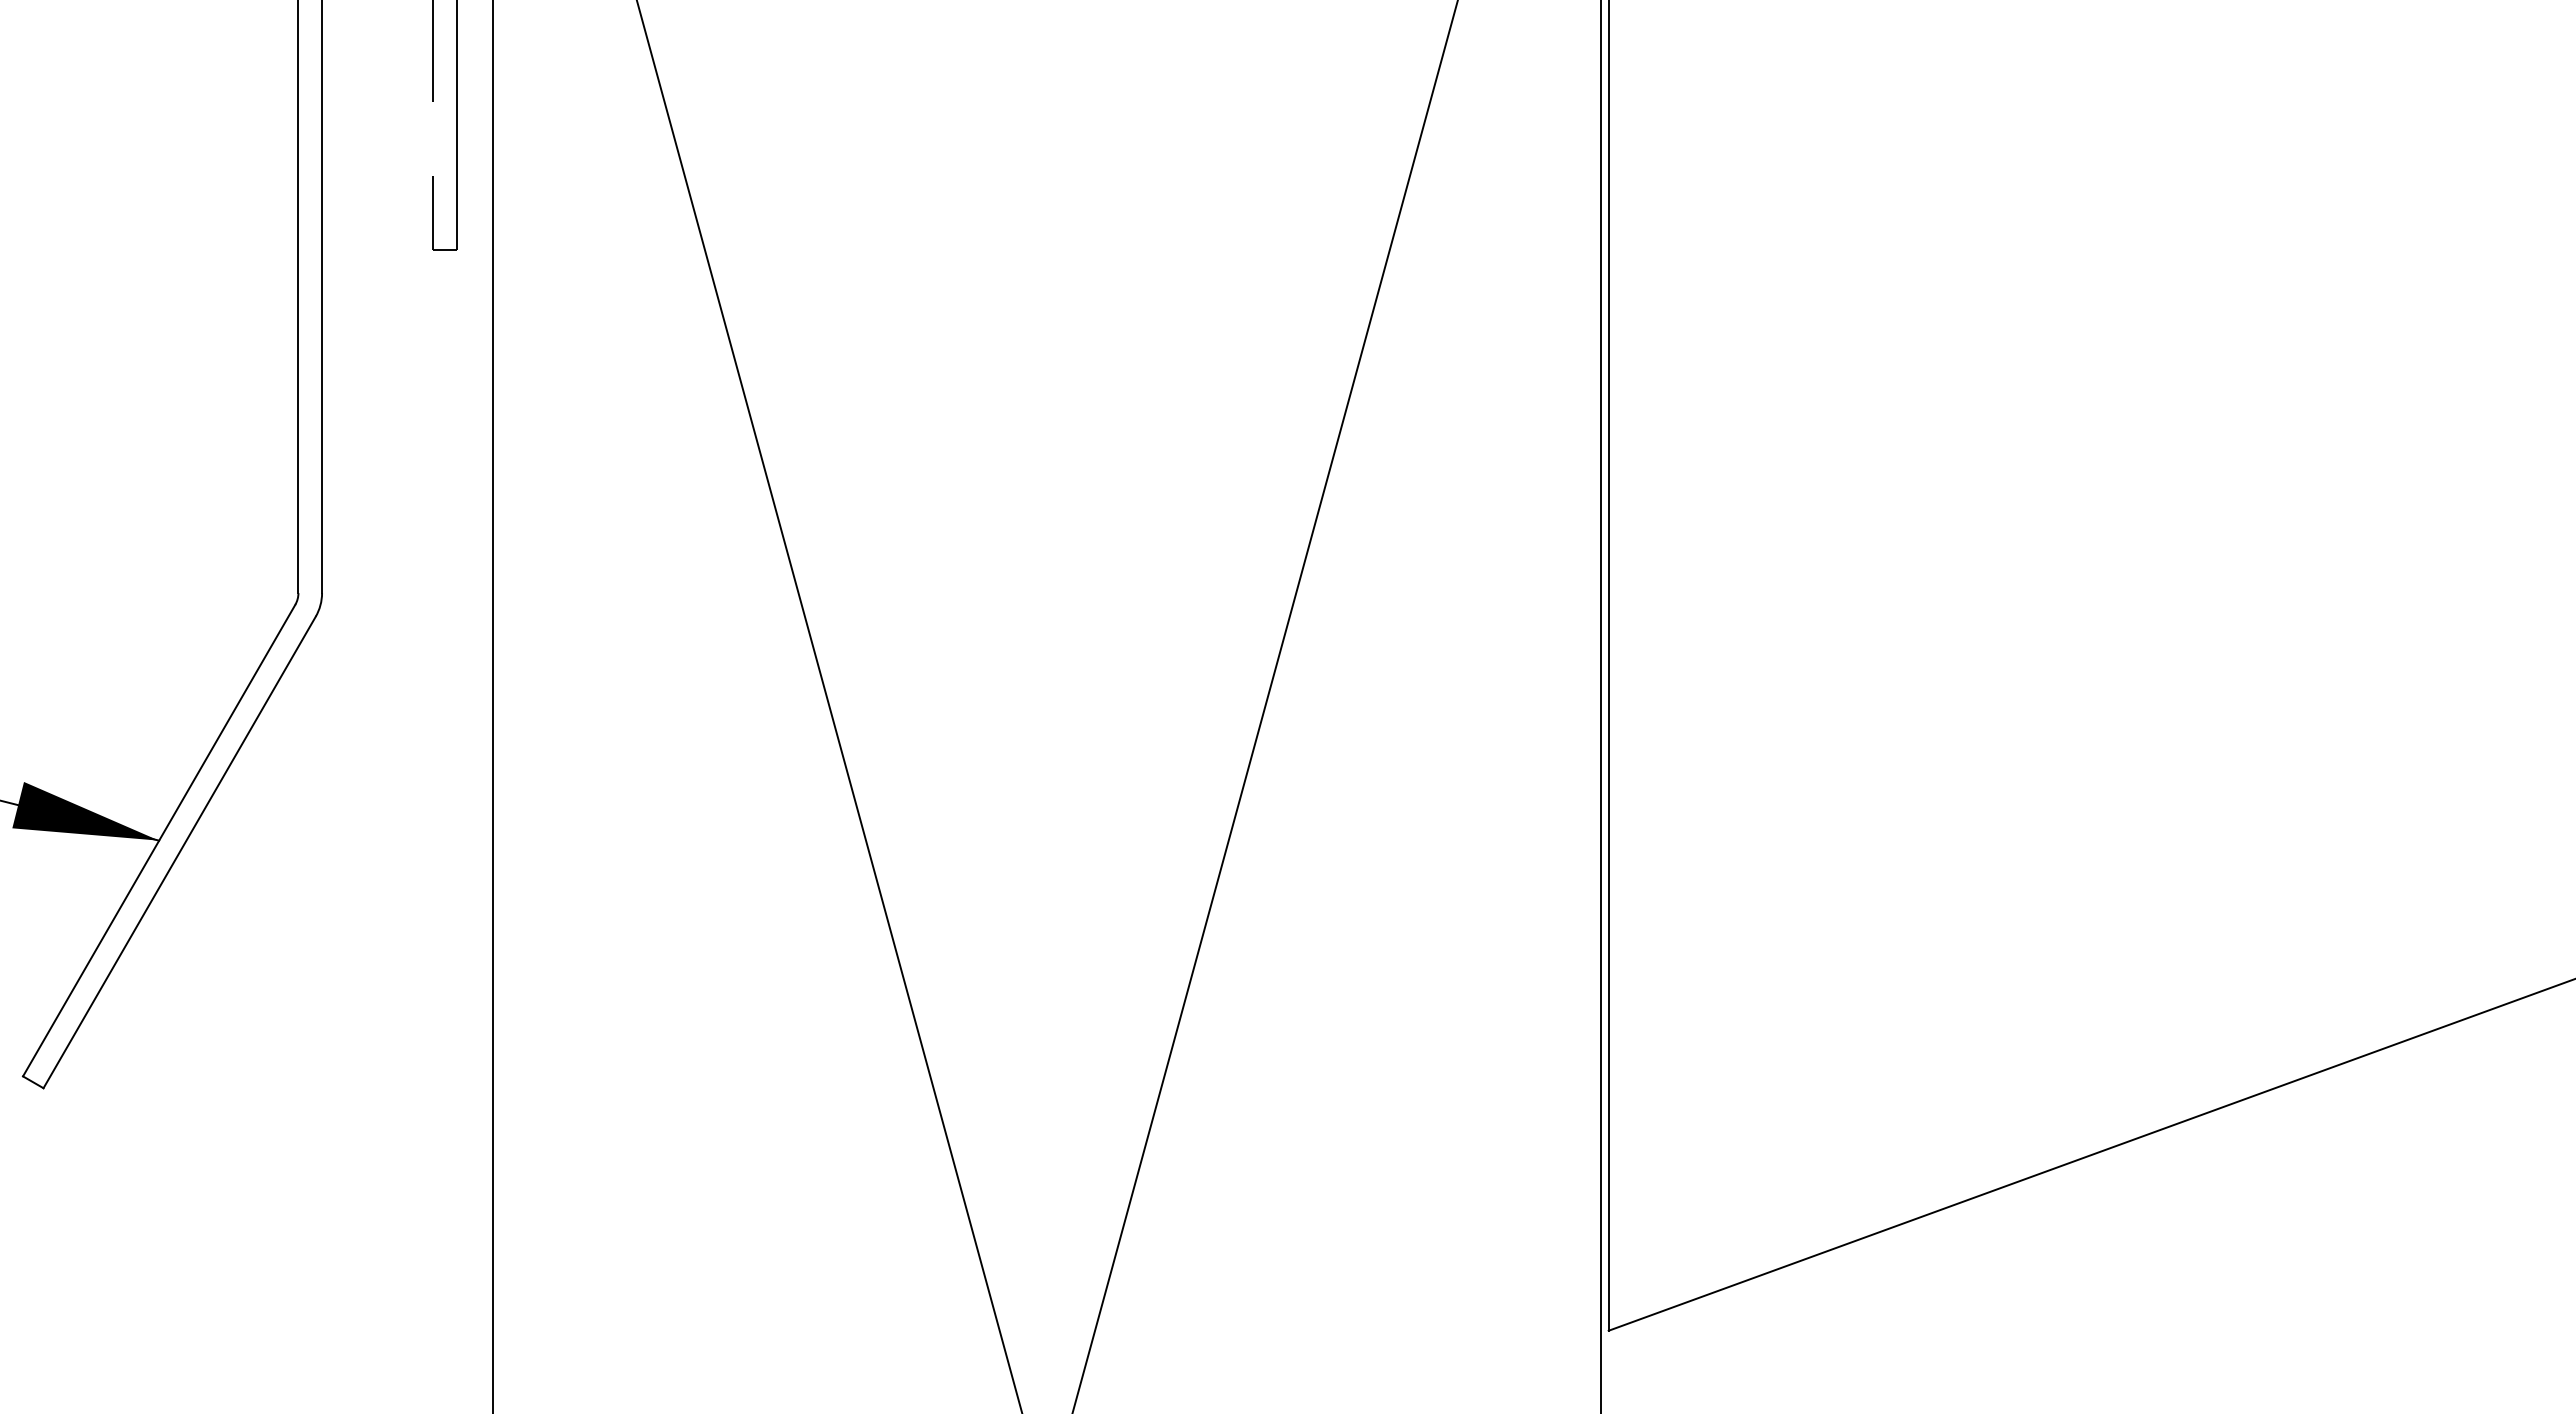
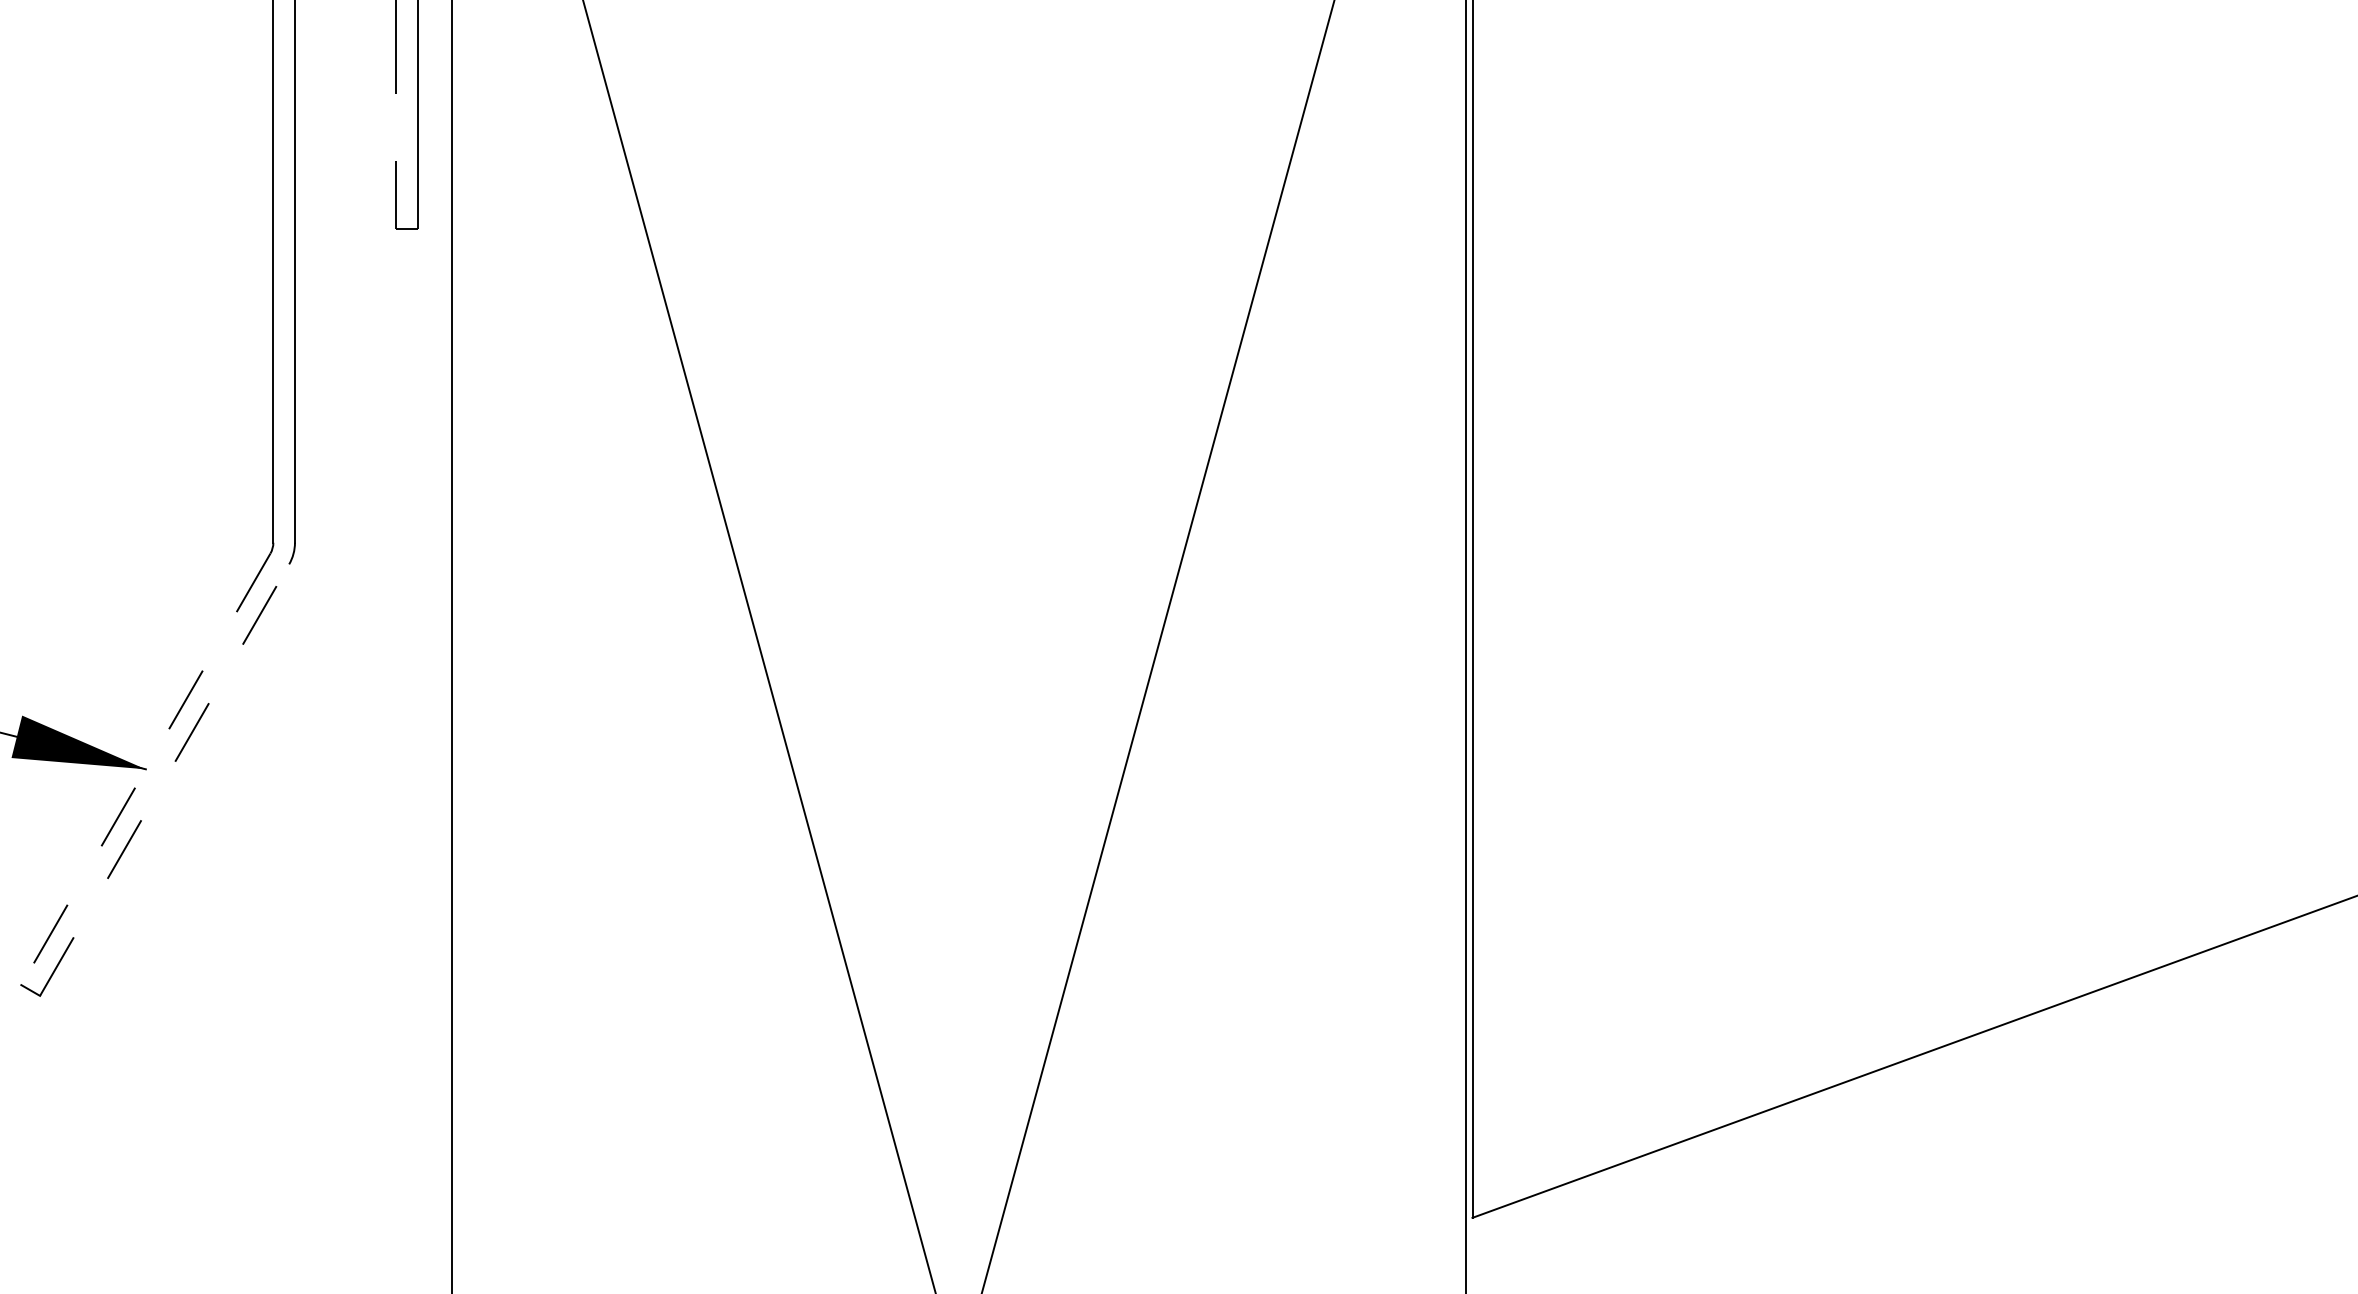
line: (158, 841) -> (145, 770), solid -> dashed
line: (179, 852) -> (164, 780), solid -> dashed

